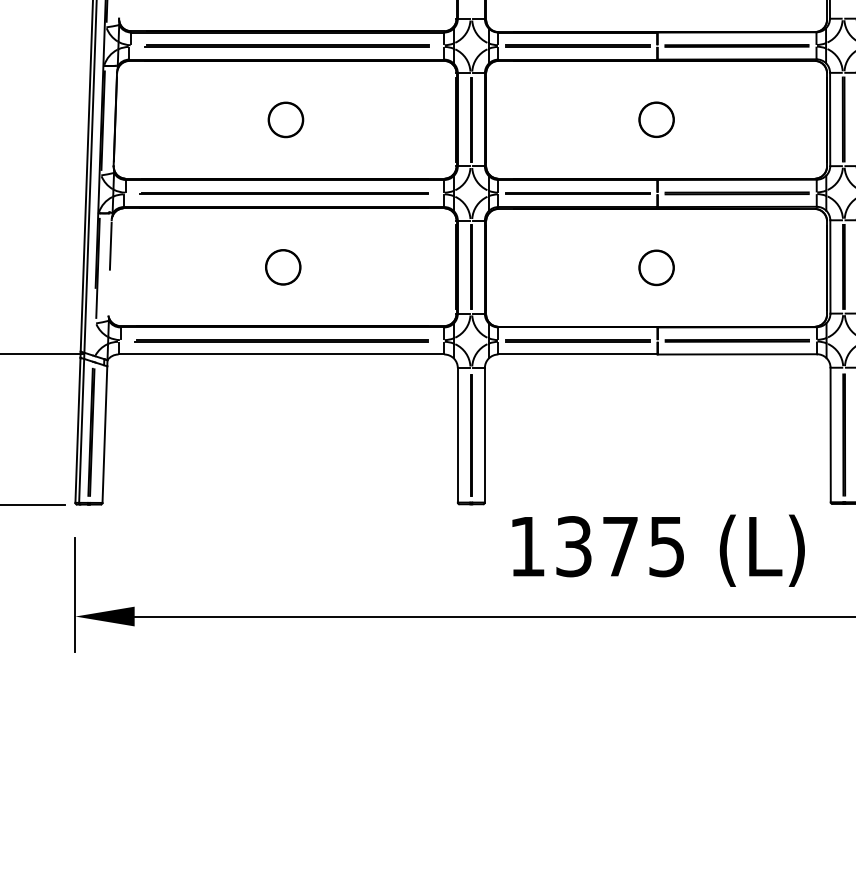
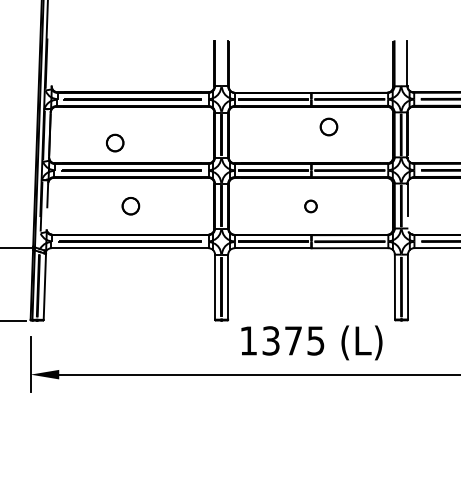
part: (286, 118) -> (115, 142), moved
part: (655, 118) -> (328, 126), moved
part: (655, 267) -> (310, 206), size x0.7

